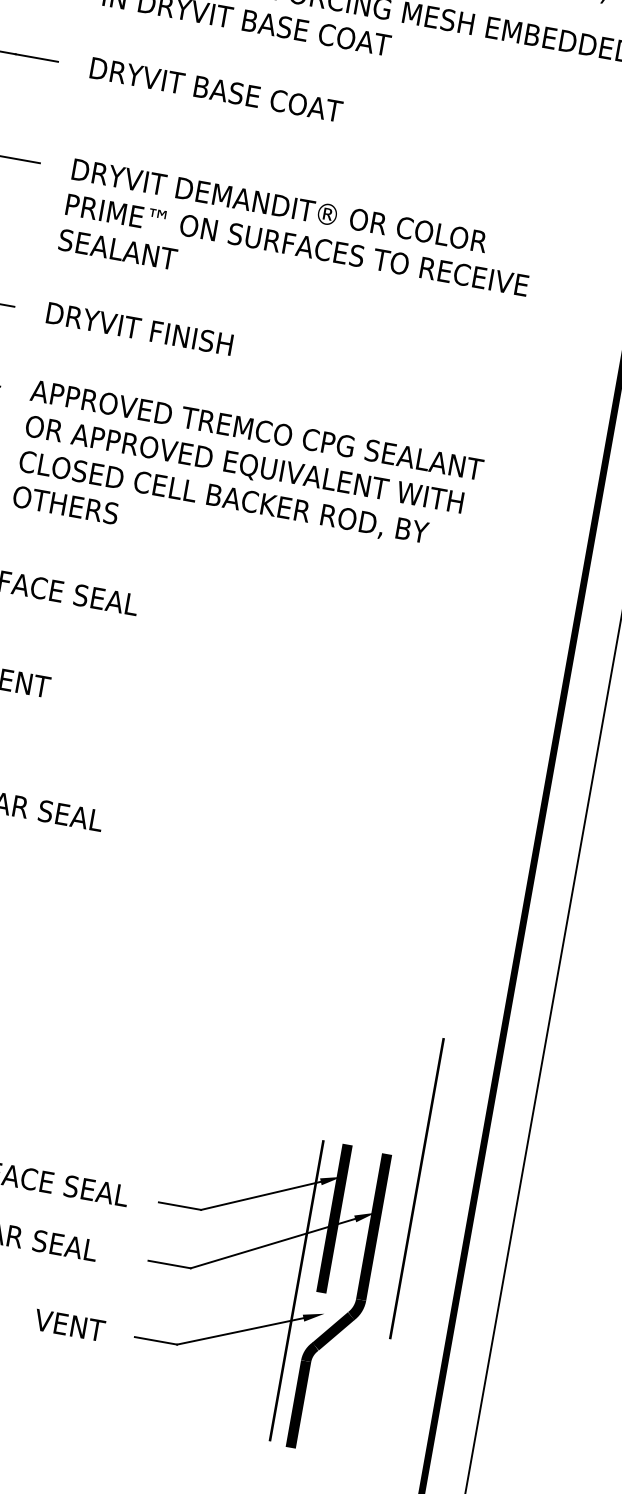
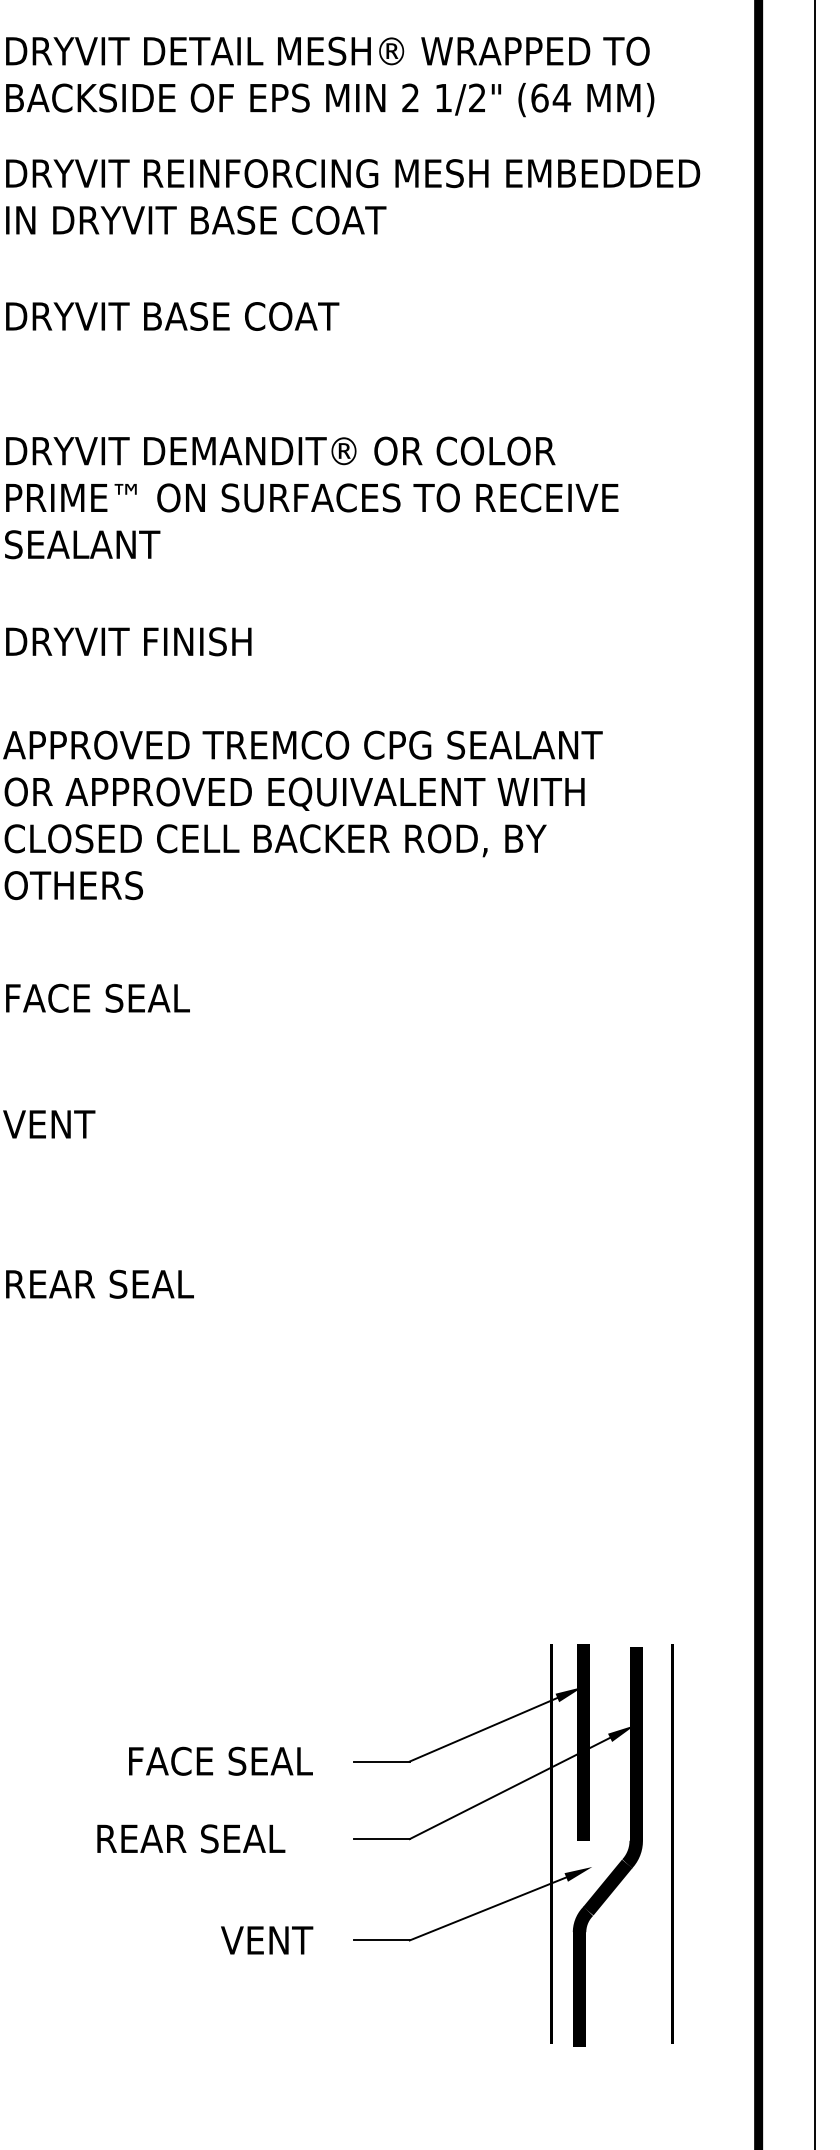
line: (416, 1188) -> (672, 1843), moved

